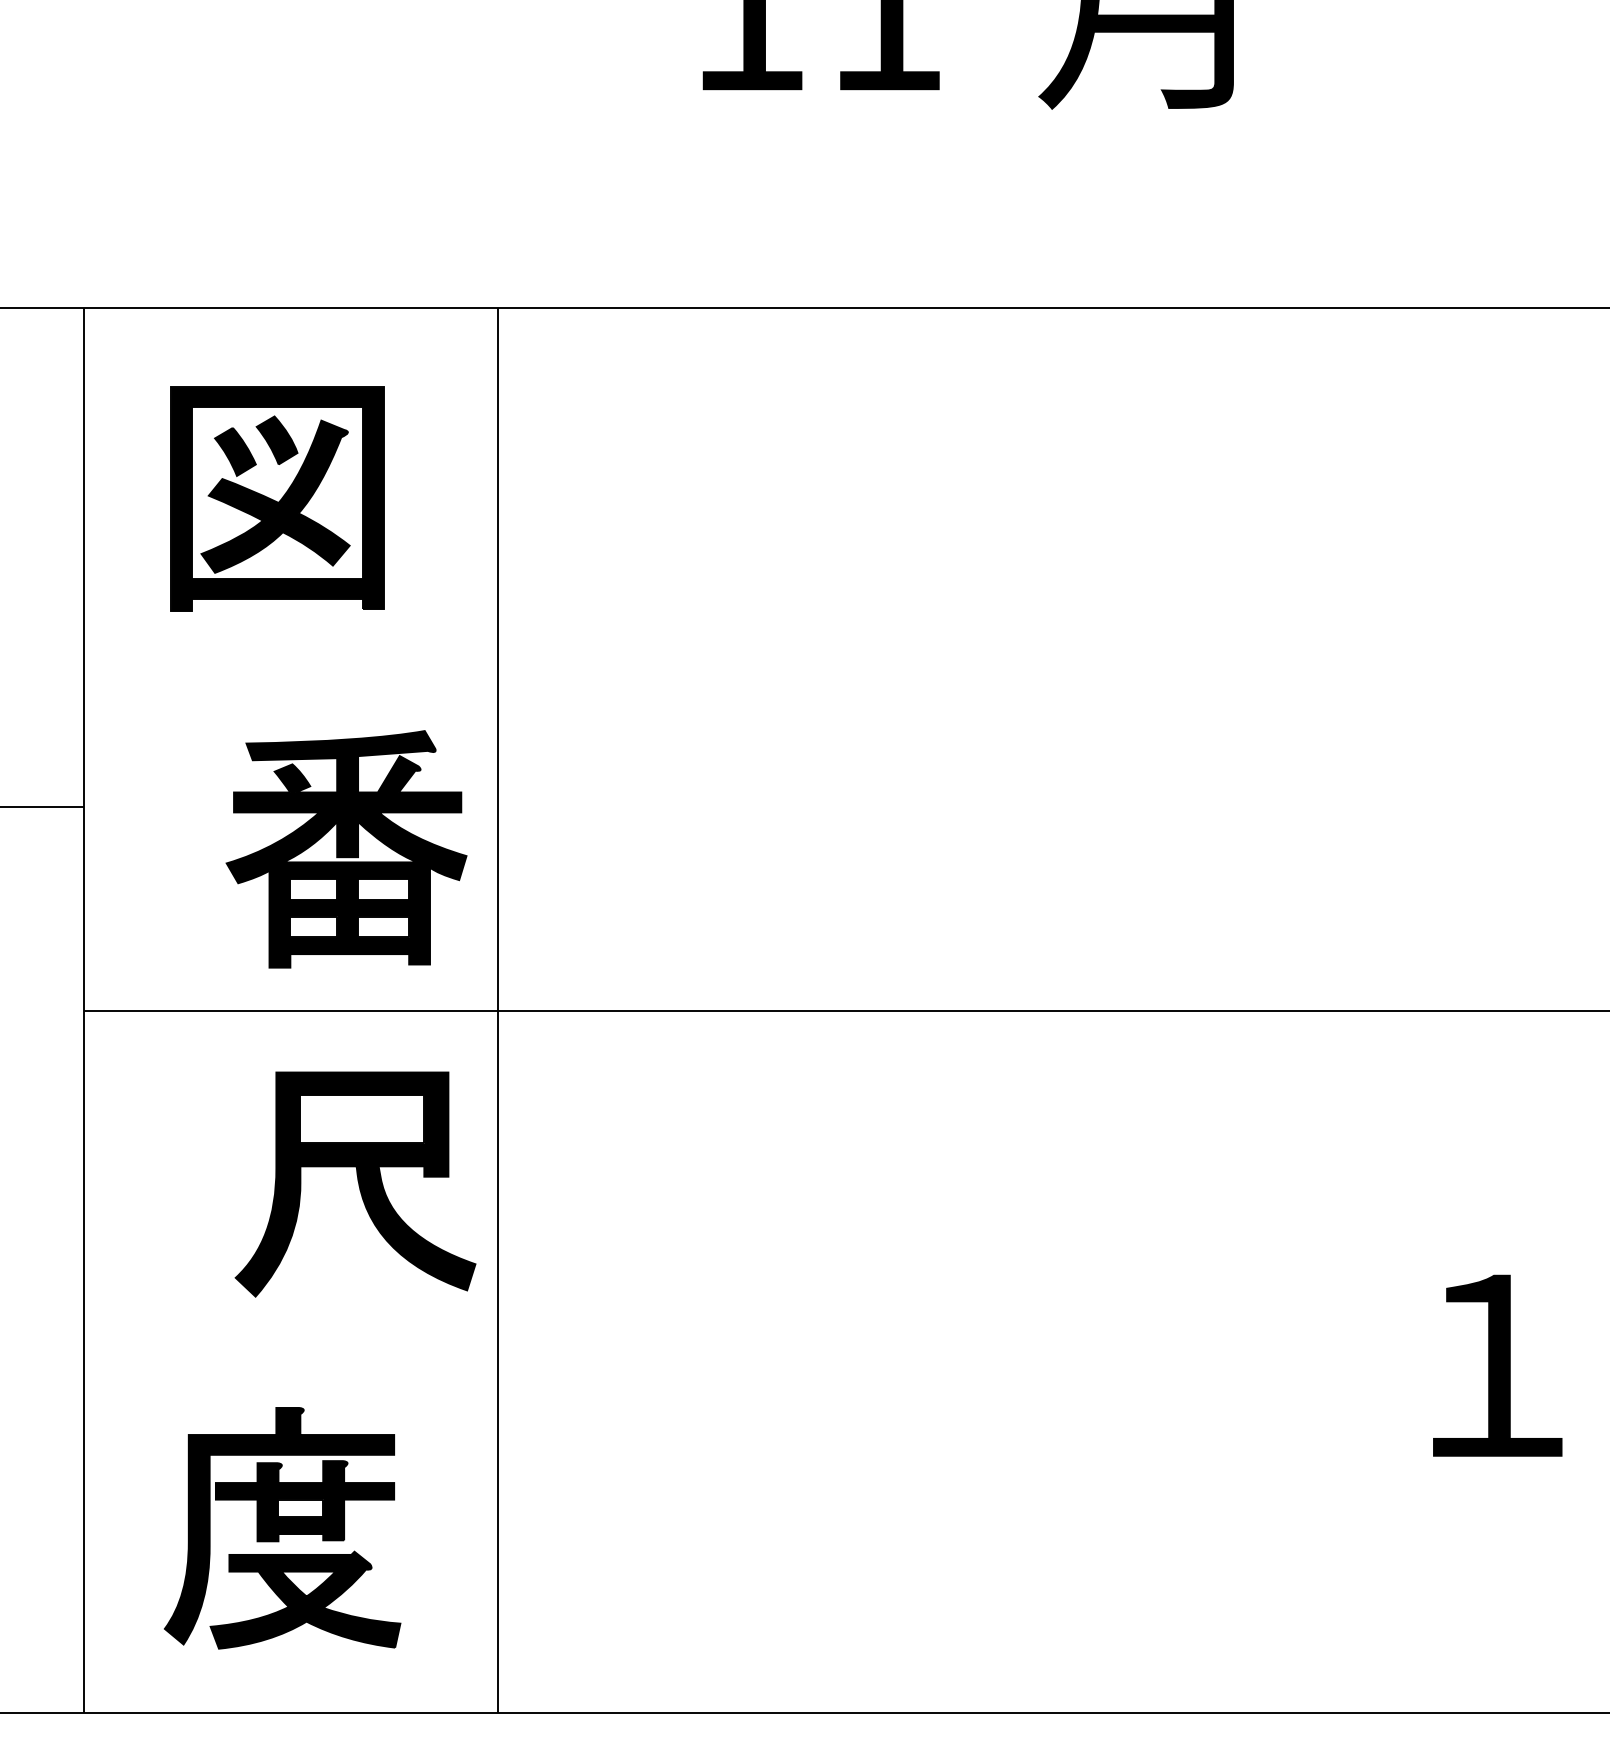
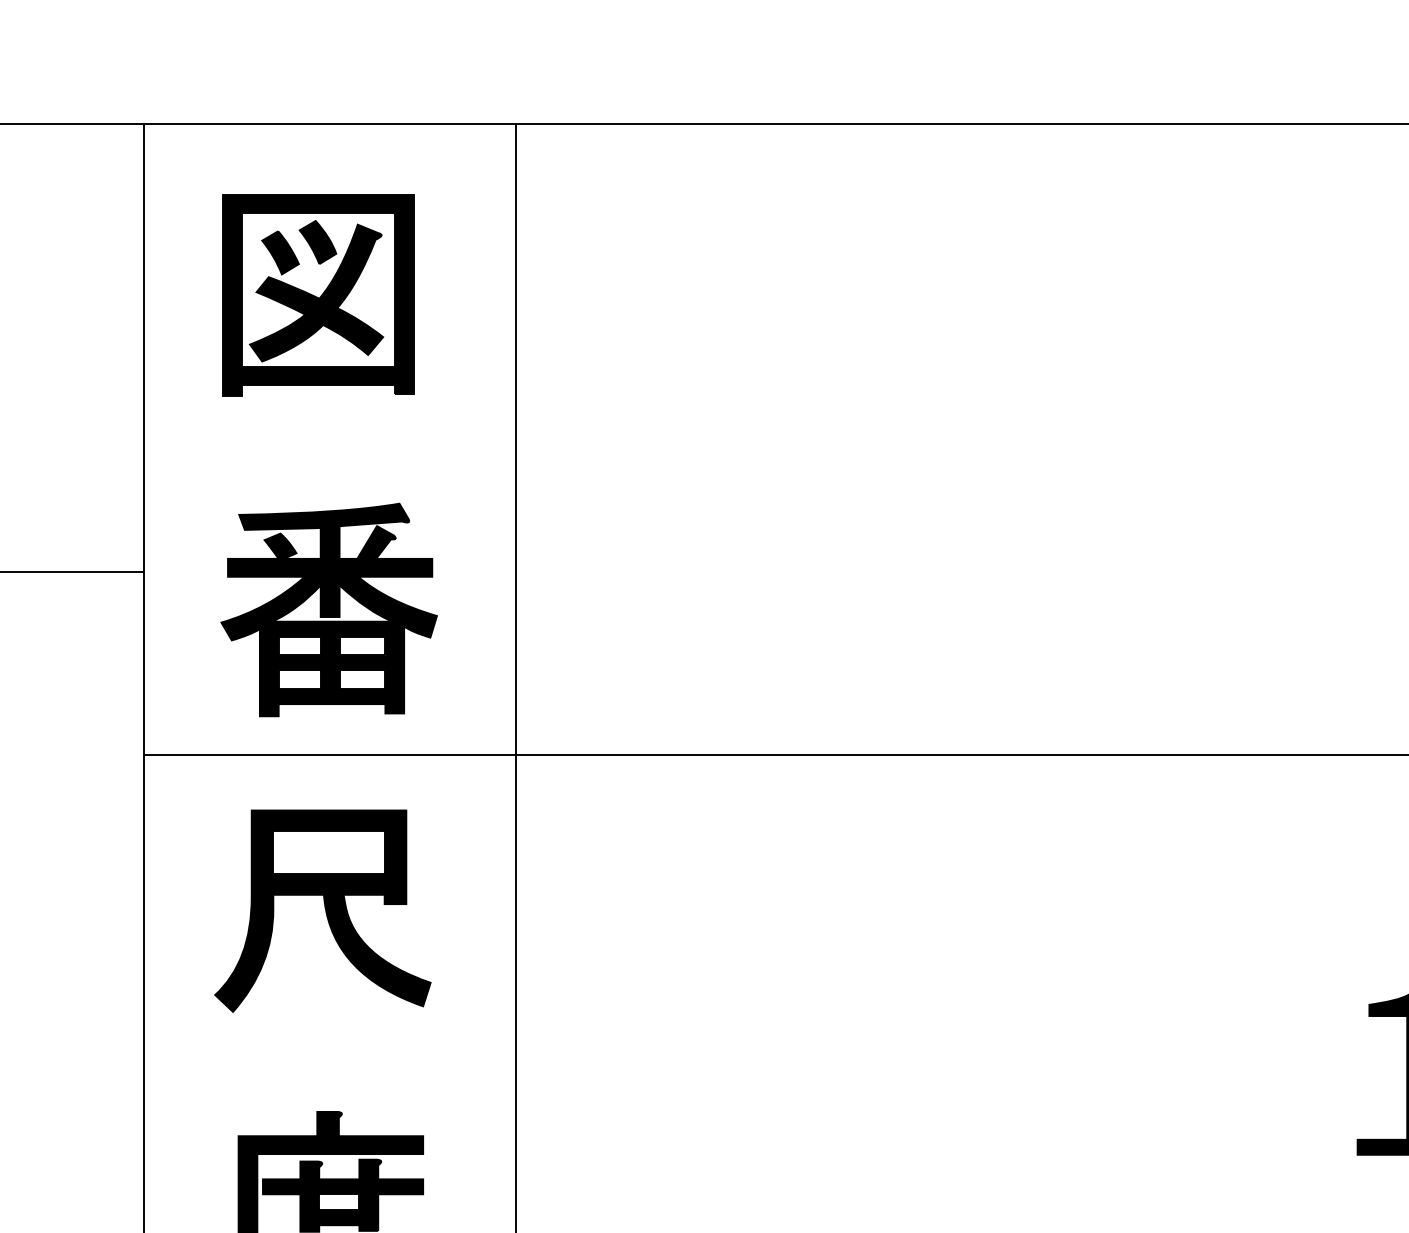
part: (346, 849) -> (329, 610), moved
part: (355, 1184) -> (322, 911), moved

